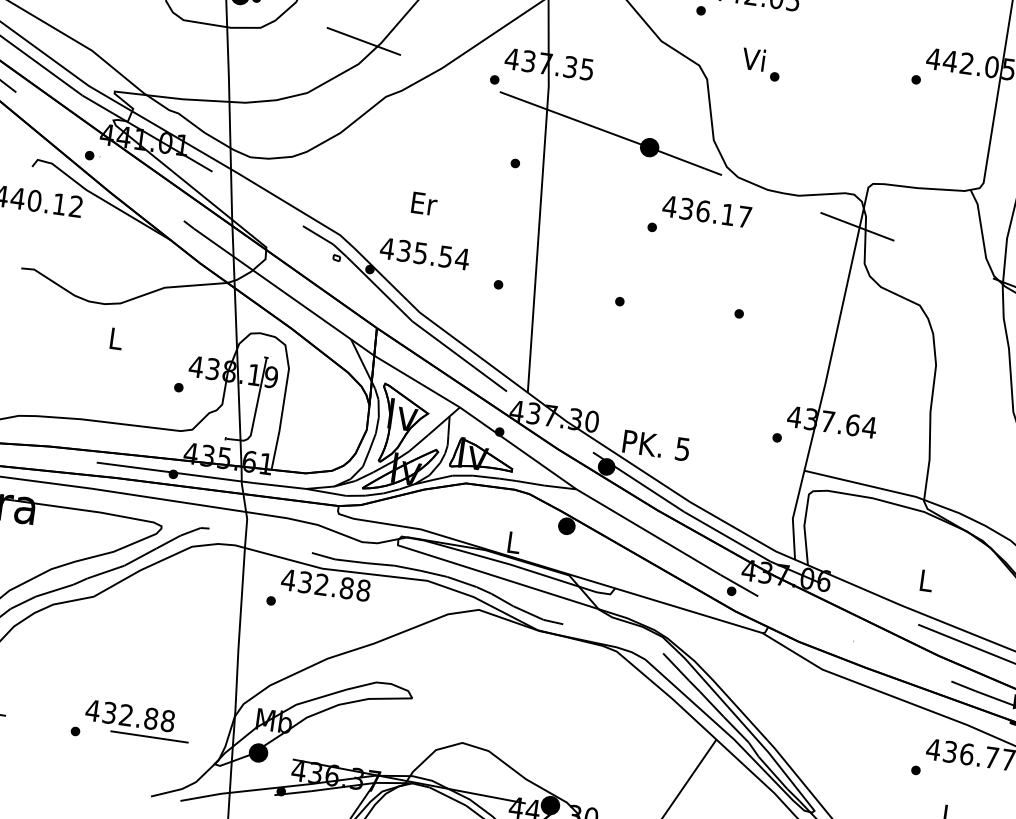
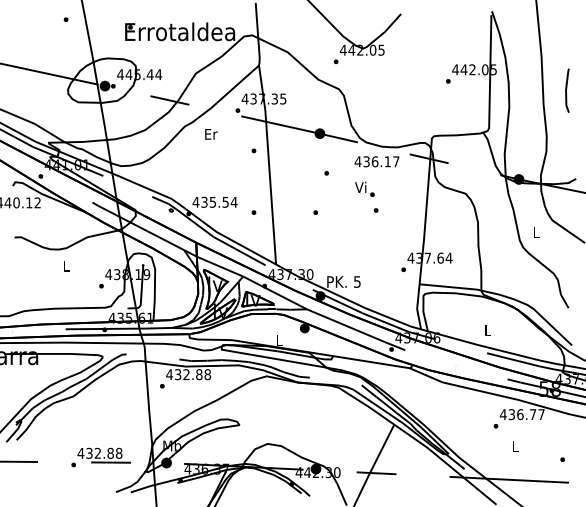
text: (760, 62) -> (364, 188), moved
text: (424, 204) -> (211, 134), moved
text: (706, 211) -> (376, 161), moved

